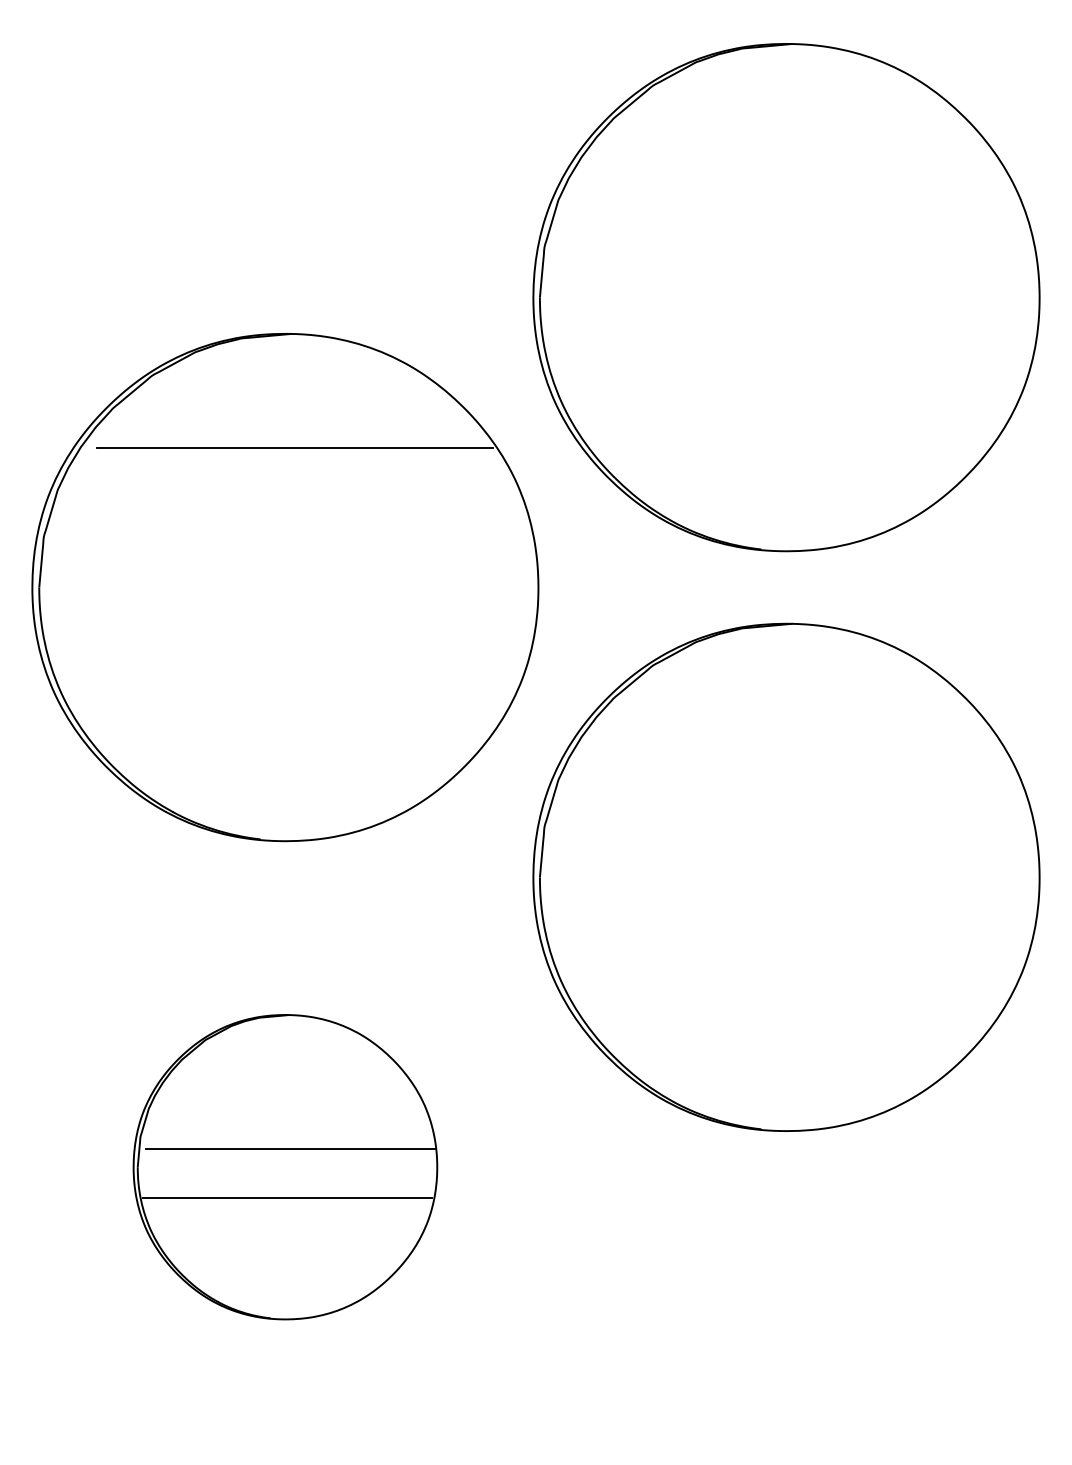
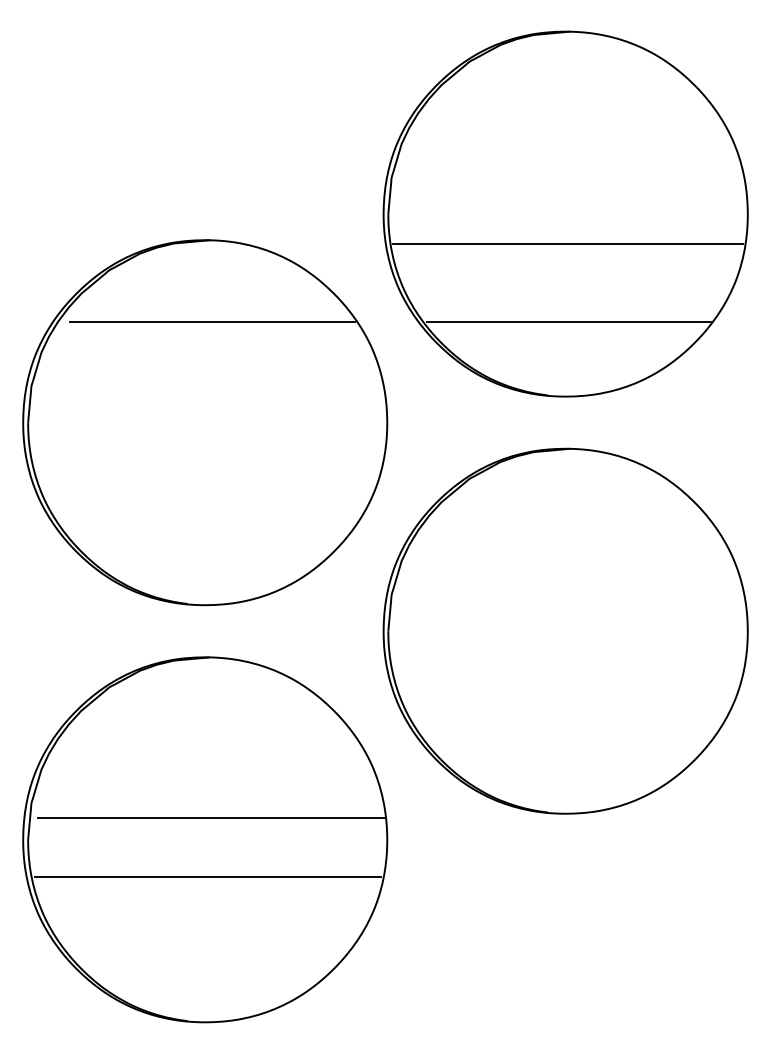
line: (789, 339) -> (567, 244), added
line: (790, 448) -> (568, 322), added
part: (285, 1166) -> (205, 839), size x1.67

